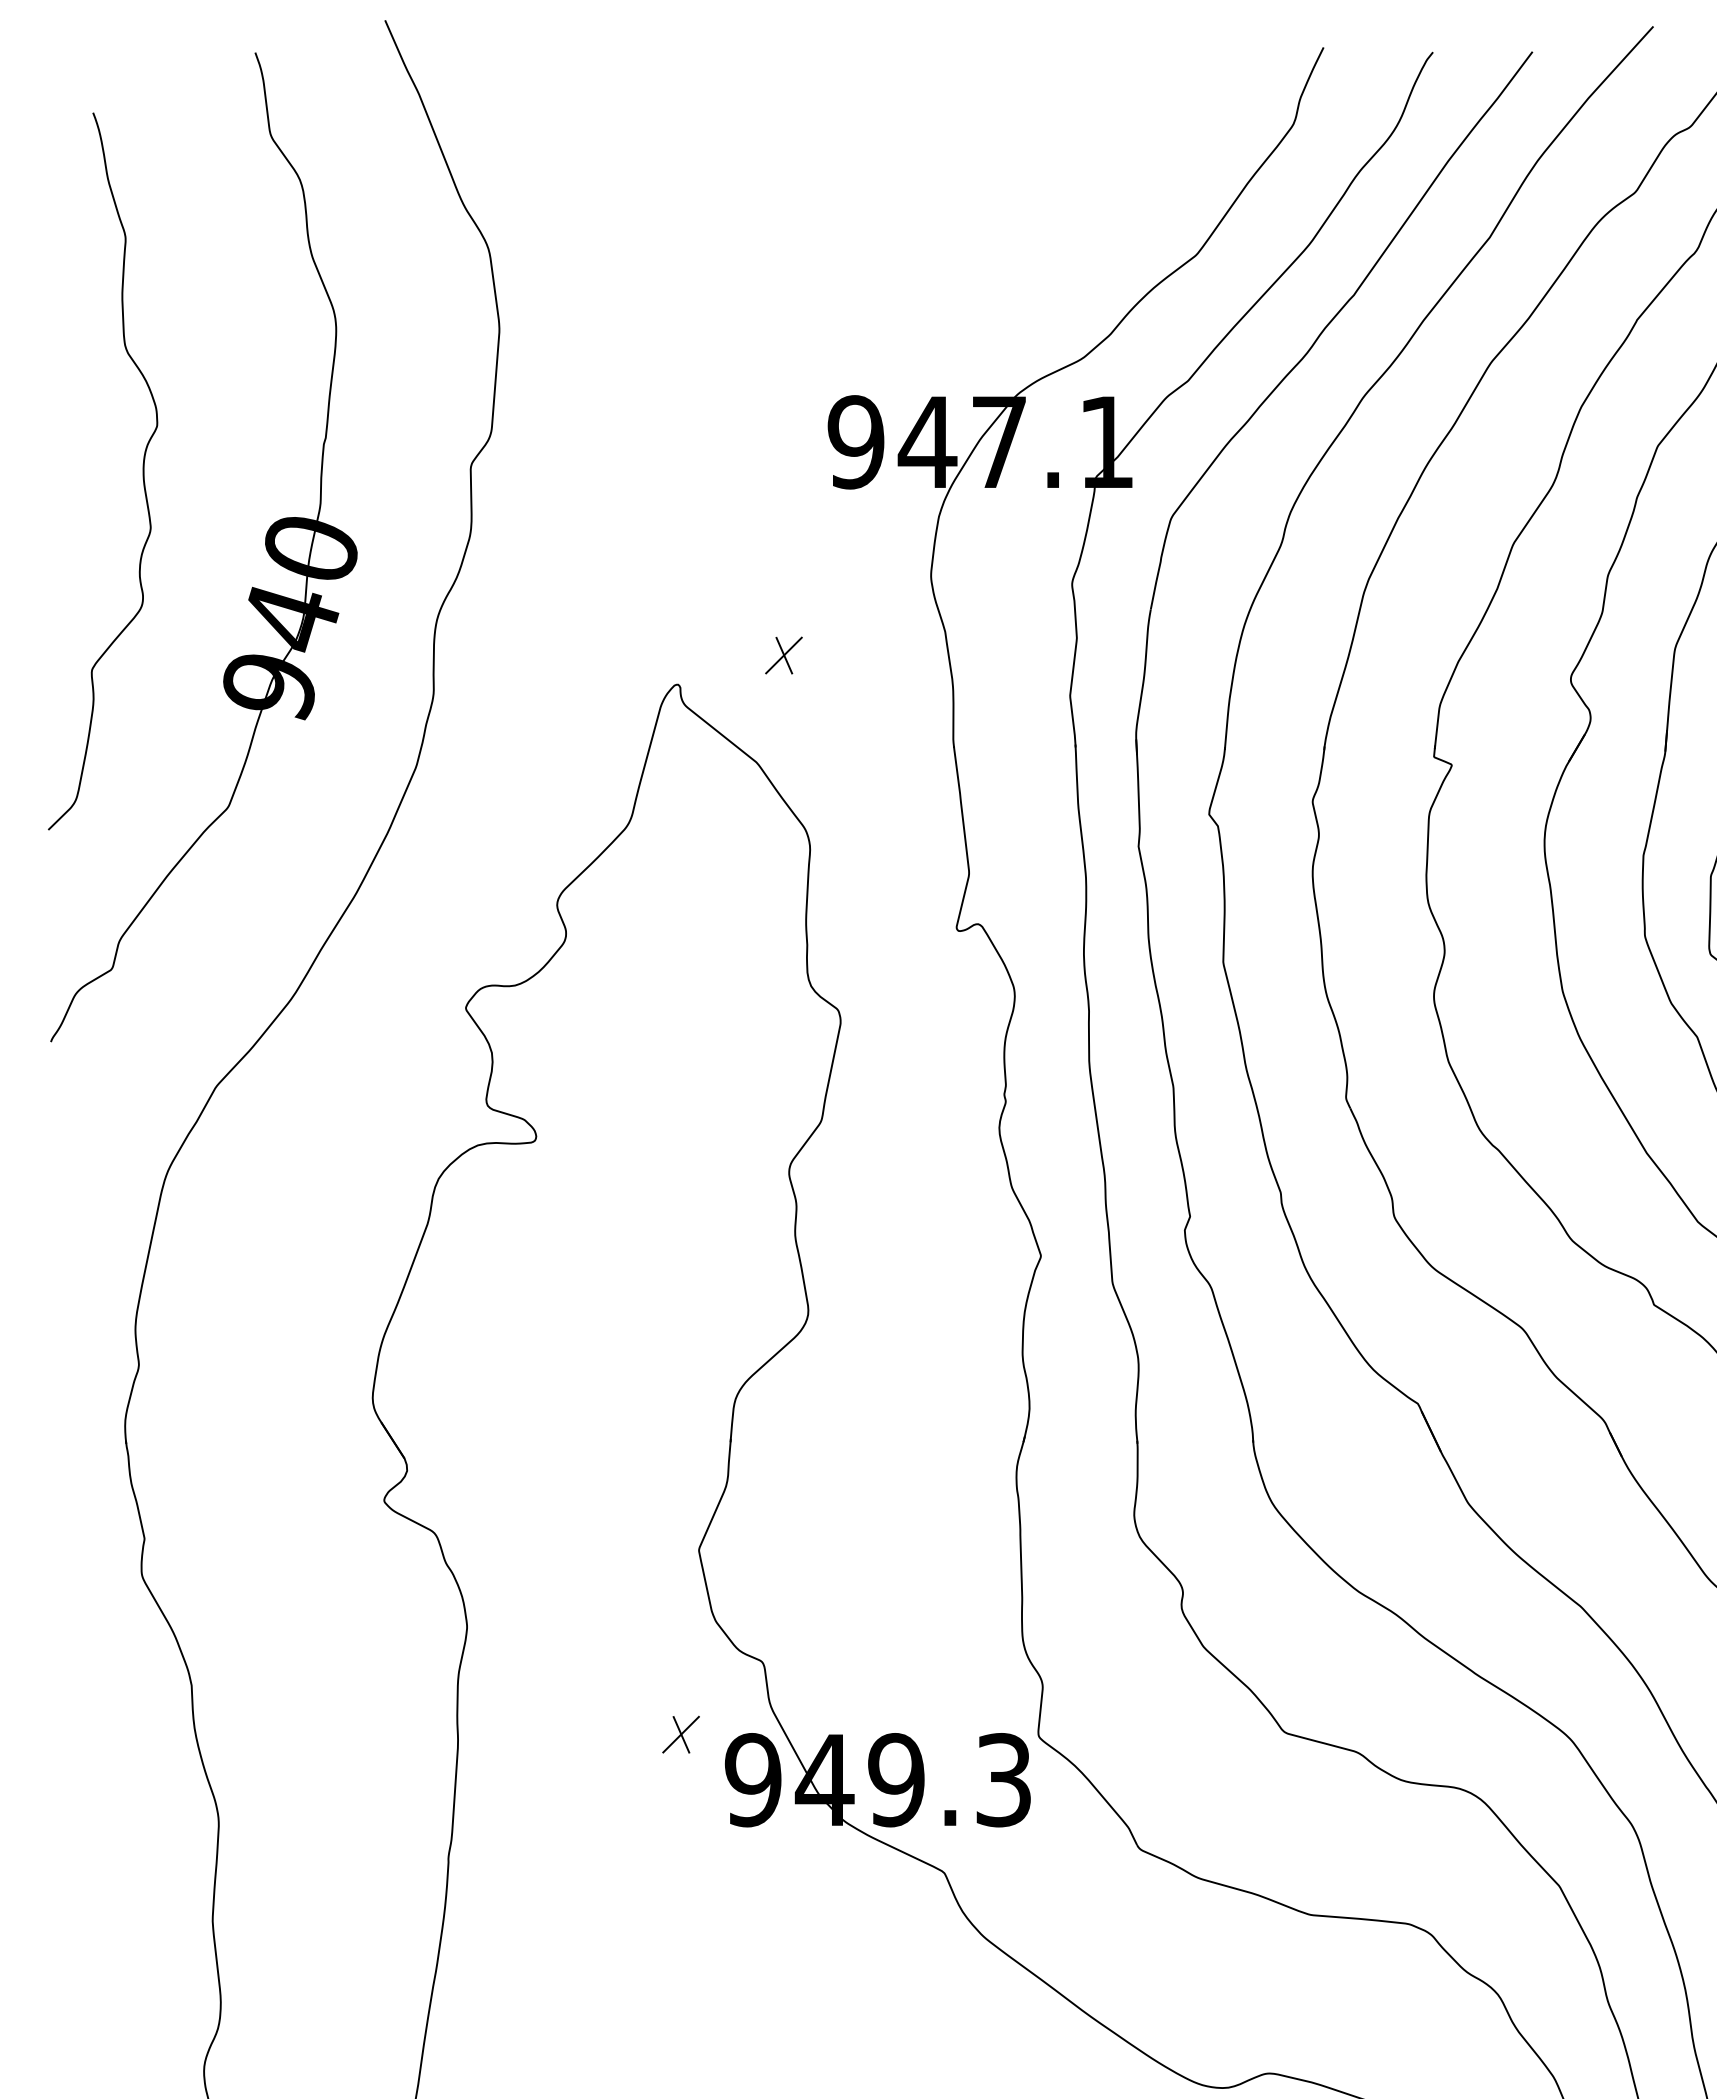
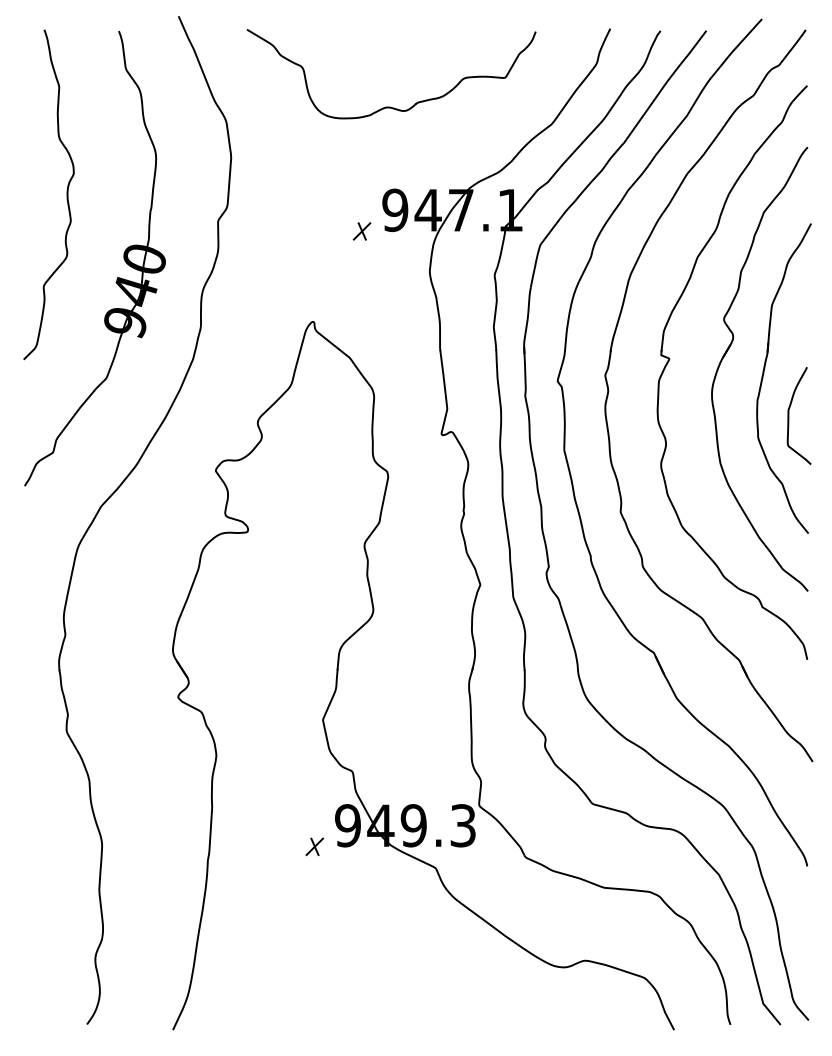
part: (845, 216) -> (390, 106), added
curve: (141, 470) -> (66, 194), moved
part: (782, 655) -> (361, 231), moved
part: (680, 1733) -> (314, 846), moved

